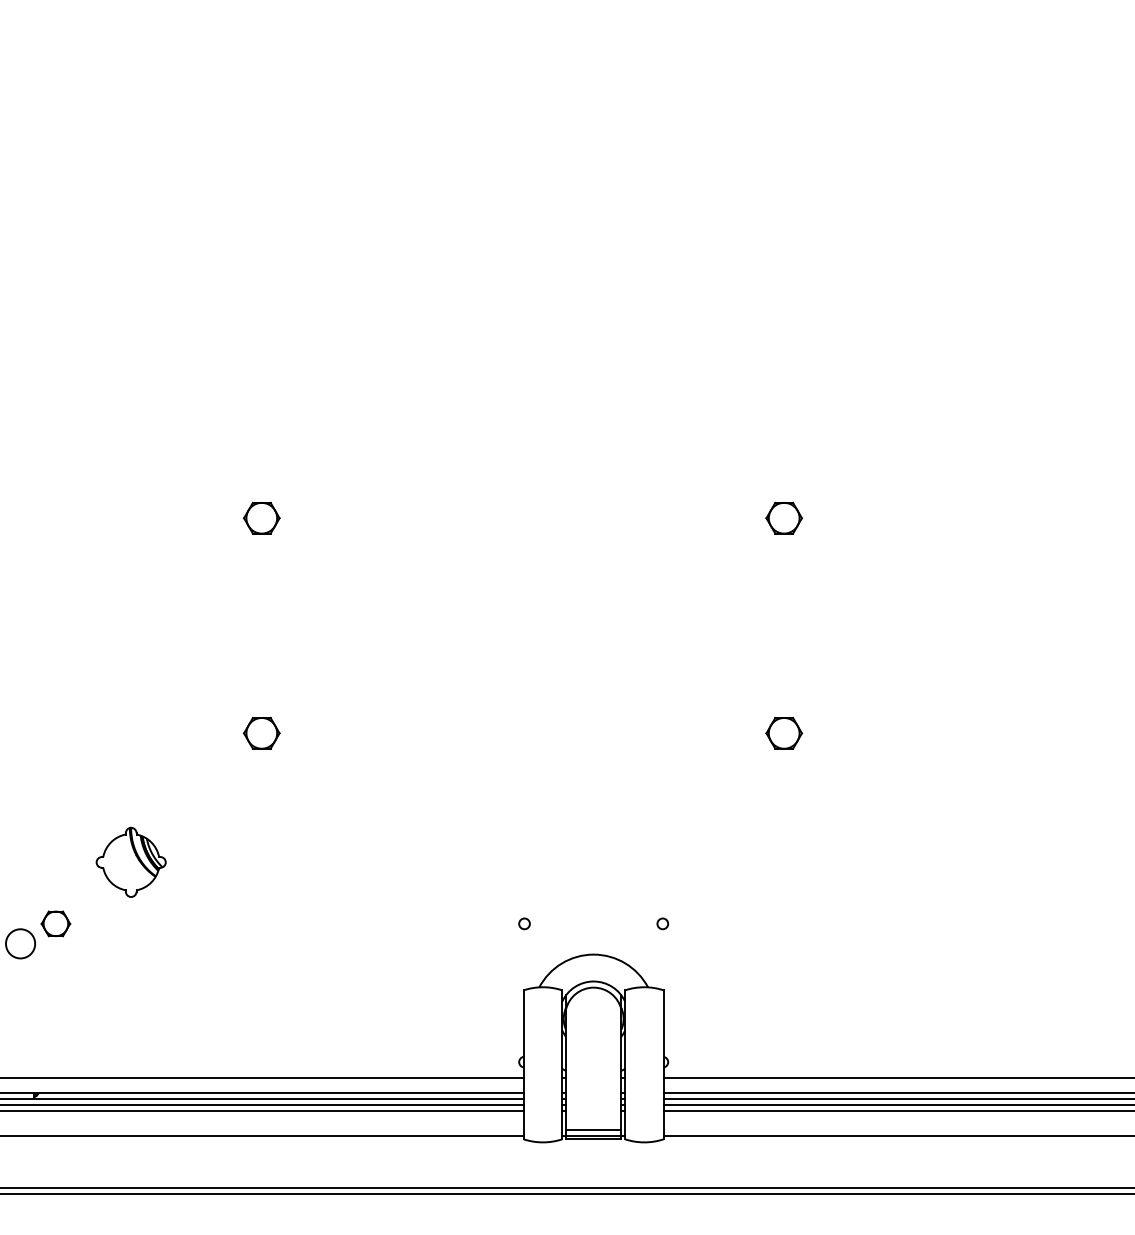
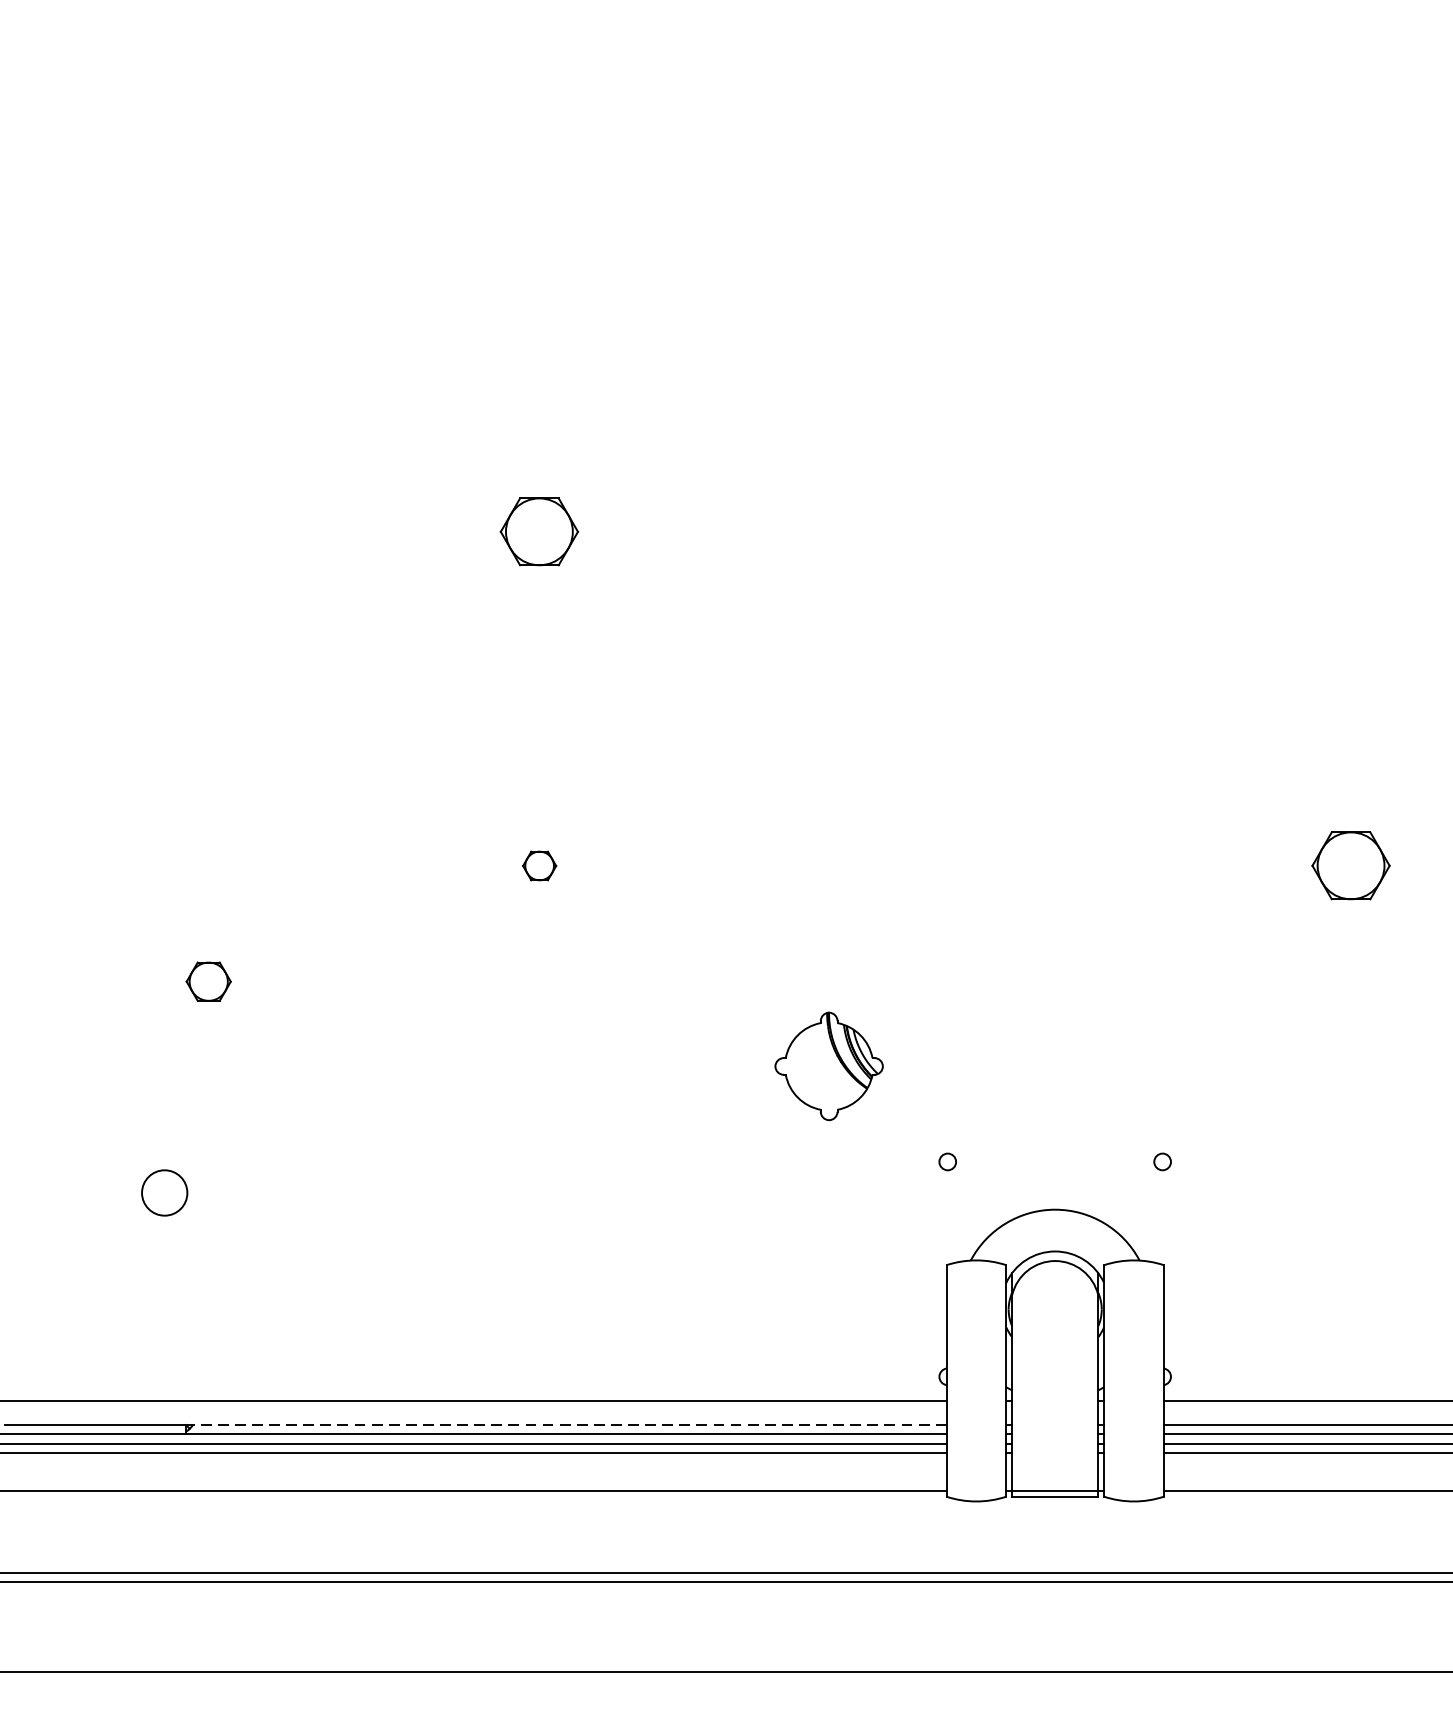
part: (261, 517) -> (539, 530), size x1.4
part: (784, 517) -> (1351, 530), removed
part: (261, 733) -> (539, 866), size x0.6
part: (784, 733) -> (1351, 866), size x1.4
part: (130, 861) -> (828, 1065), moved
part: (55, 923) -> (208, 981), moved
line: (279, 1092) -> (567, 1423), solid -> dashed
line: (593, 1129) -> (1054, 1481), removed

